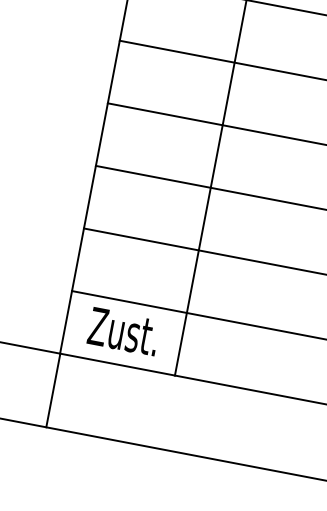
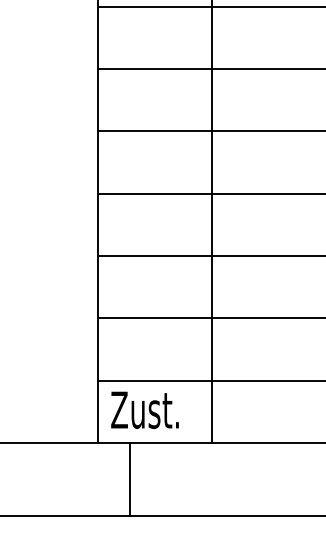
text: (123, 330) -> (144, 409), moved
line: (53, 390) -> (130, 479), moved

